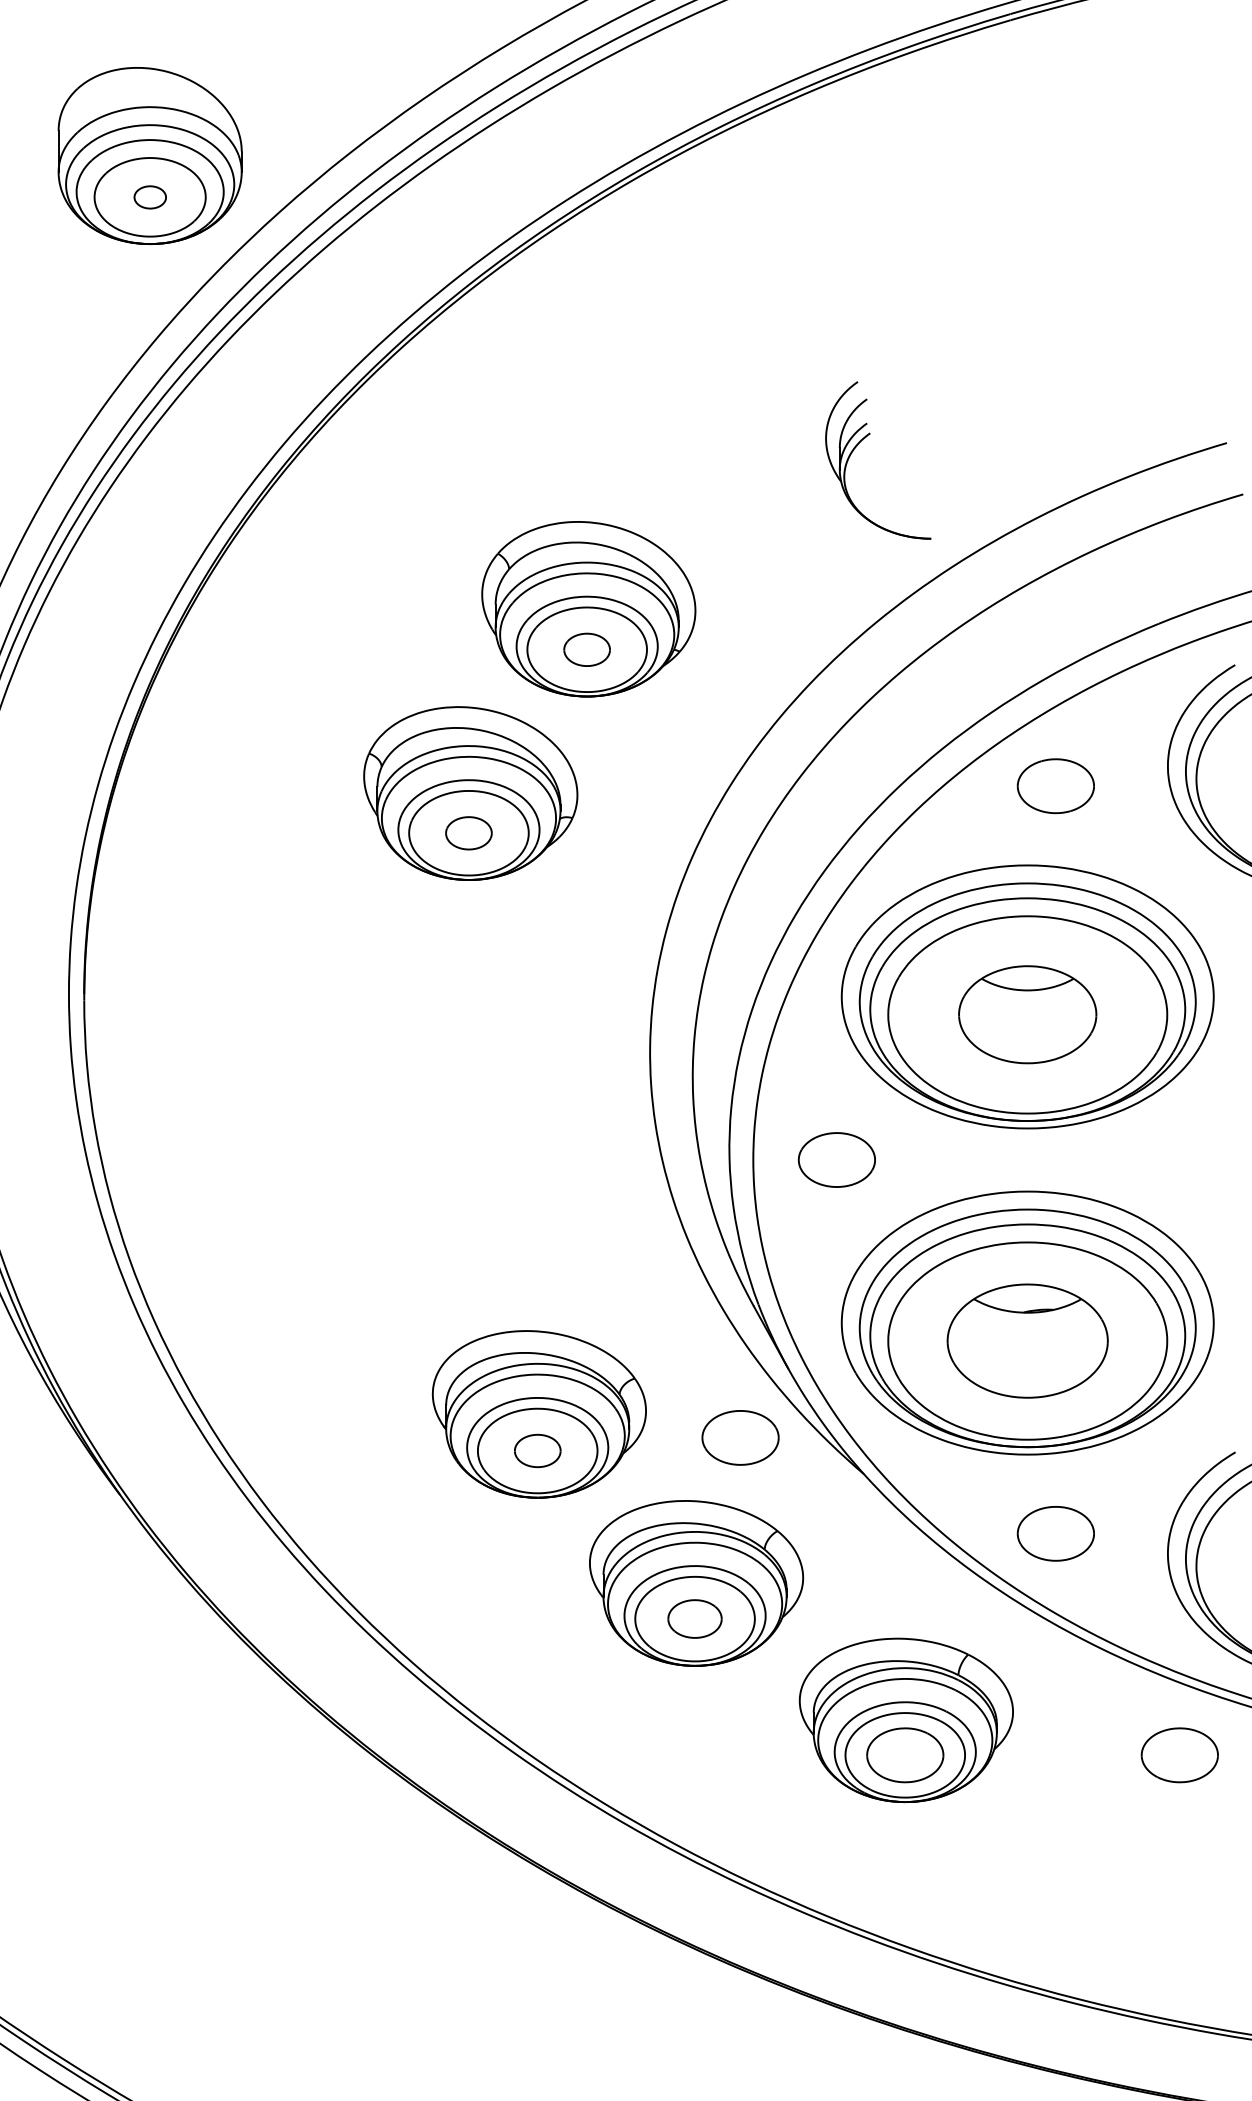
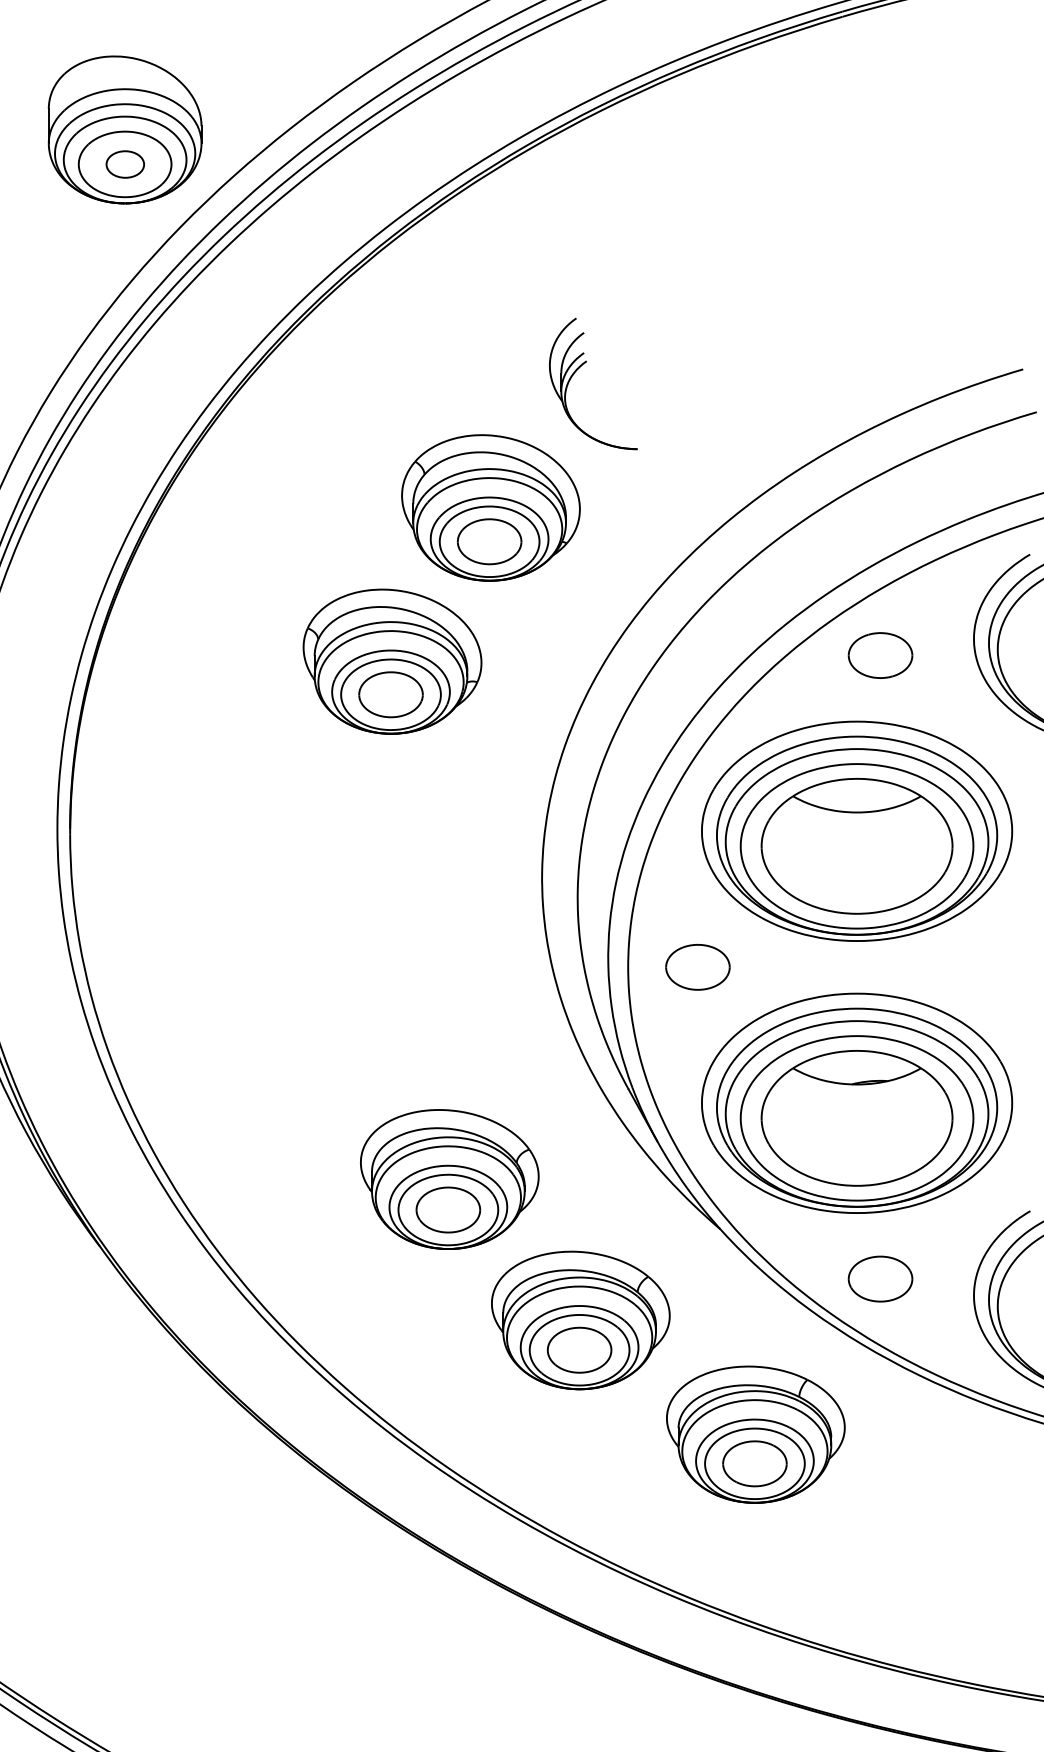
part: (149, 197) -> (124, 164), size x1.43
part: (861, 442) -> (579, 368), moved
part: (587, 649) -> (489, 541), size x1.67
part: (468, 832) -> (390, 694), size x1.67
part: (1027, 1013) -> (856, 845), size x1.67
part: (1027, 1341) -> (856, 1118), size x1.43
part: (740, 1437) -> (617, 1198), removed
part: (537, 1450) -> (448, 1209), size x1.67
part: (694, 1618) -> (579, 1349), size x1.43
part: (1179, 1754) -> (983, 1463), removed

